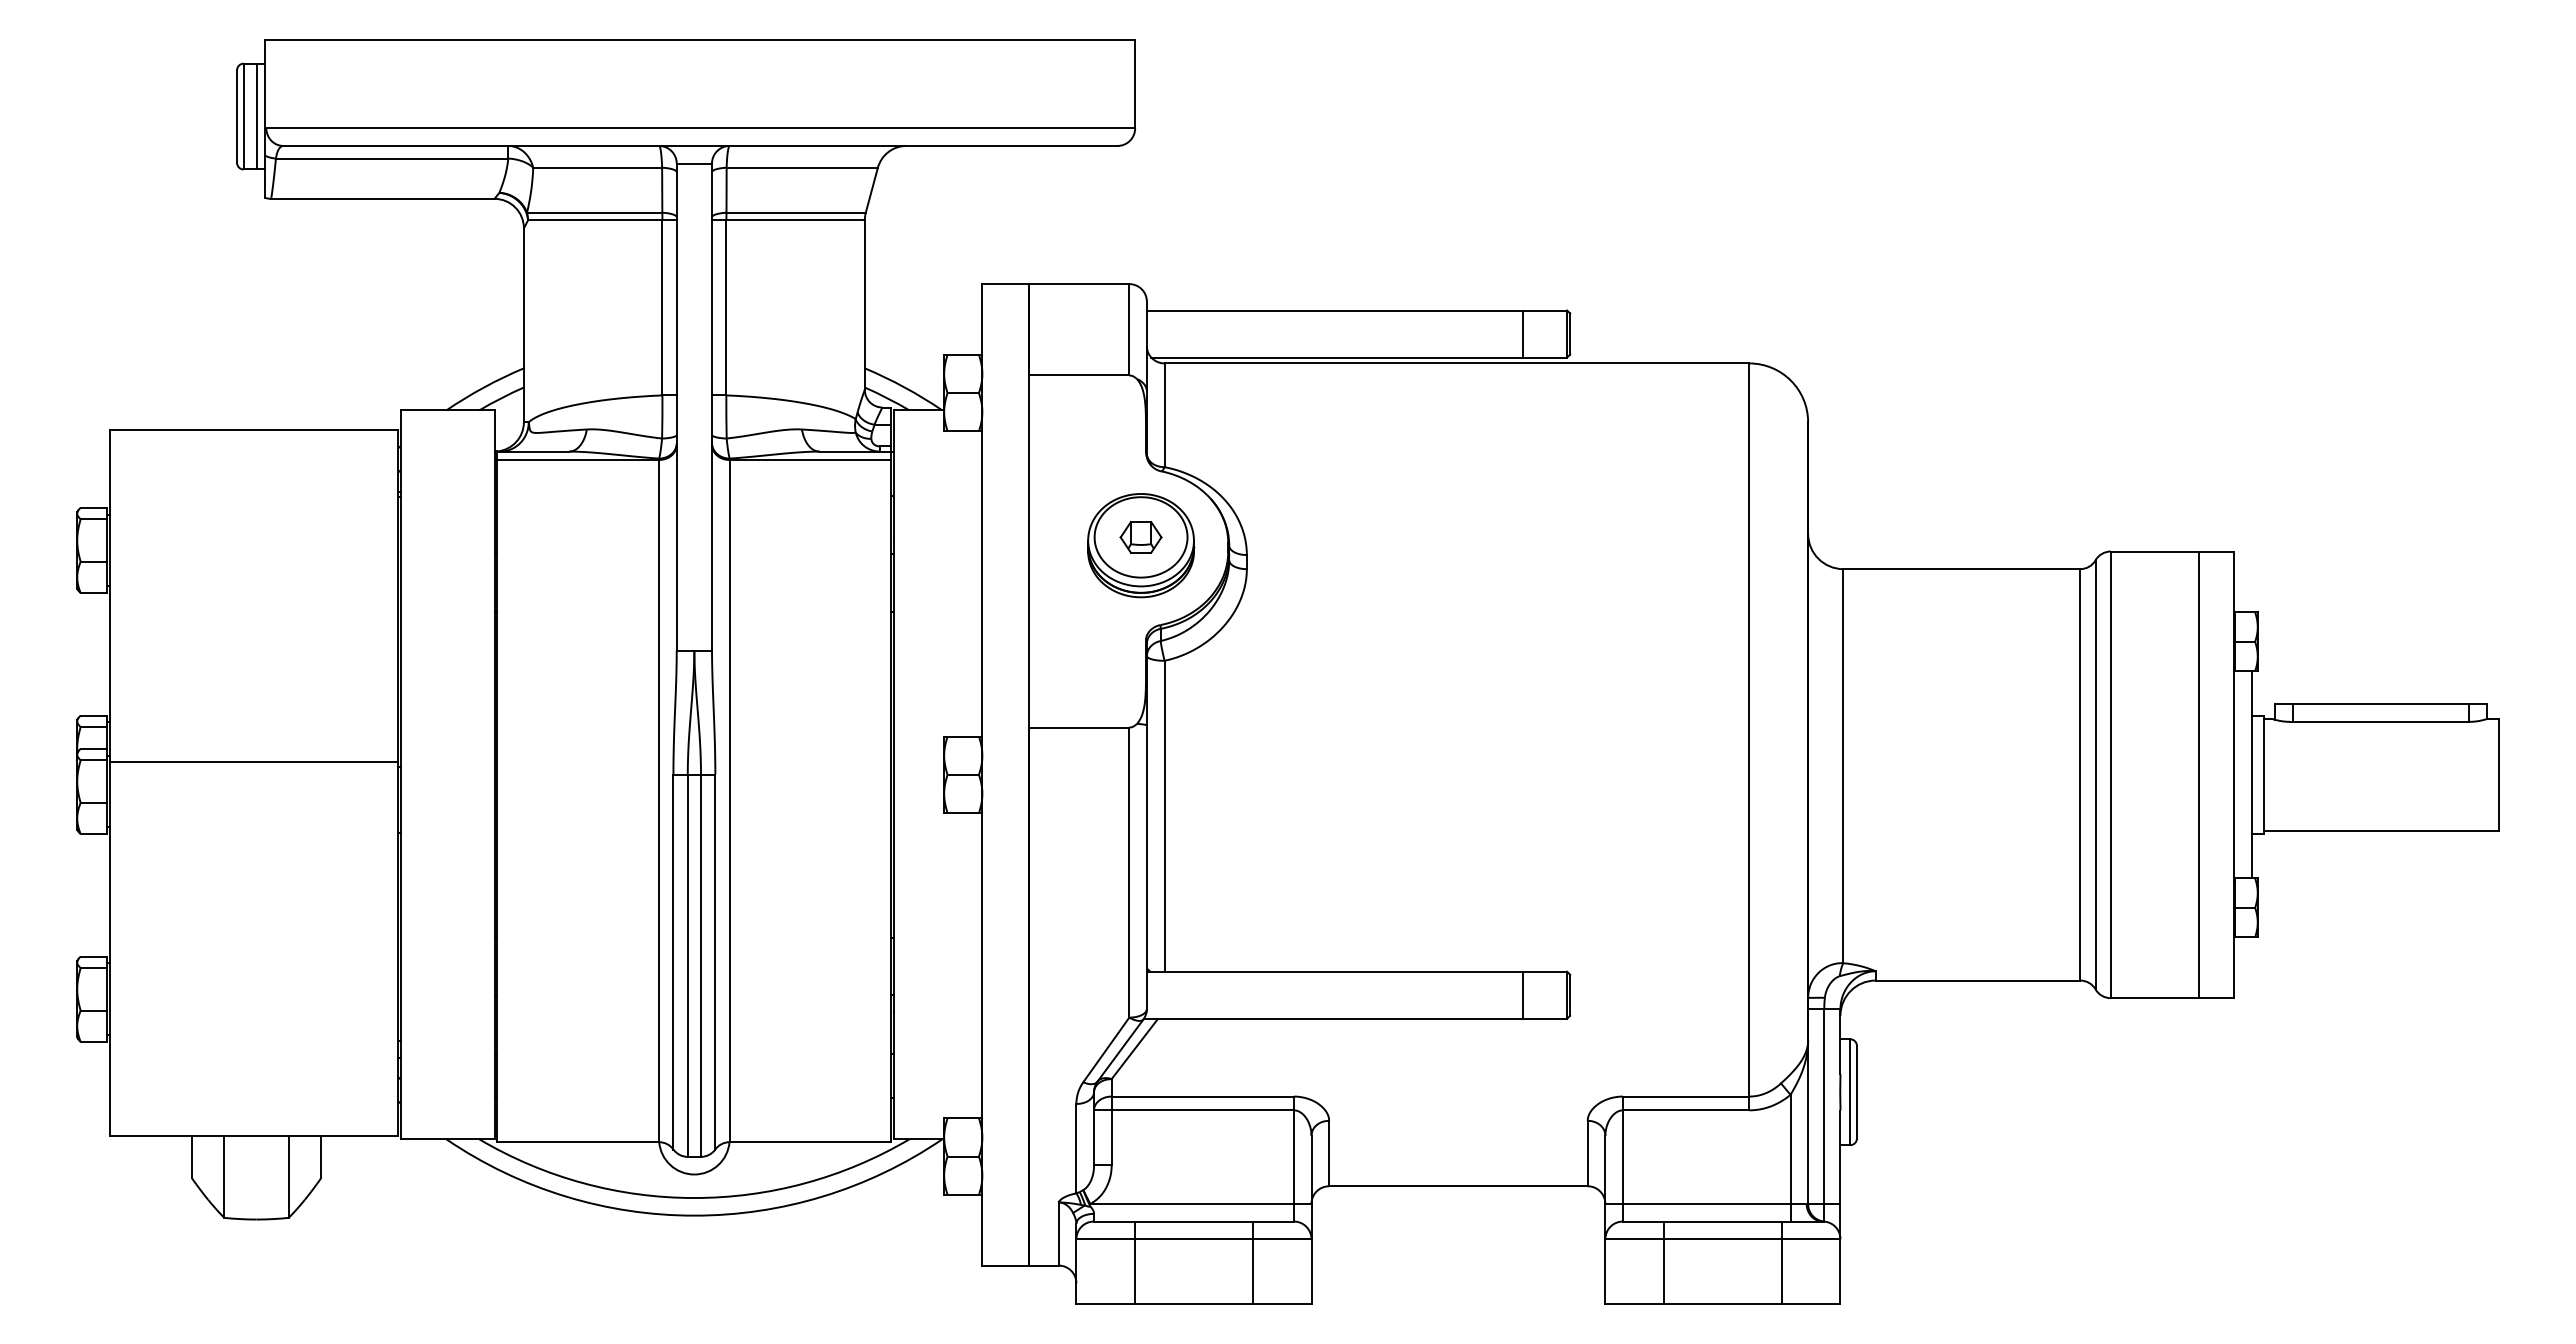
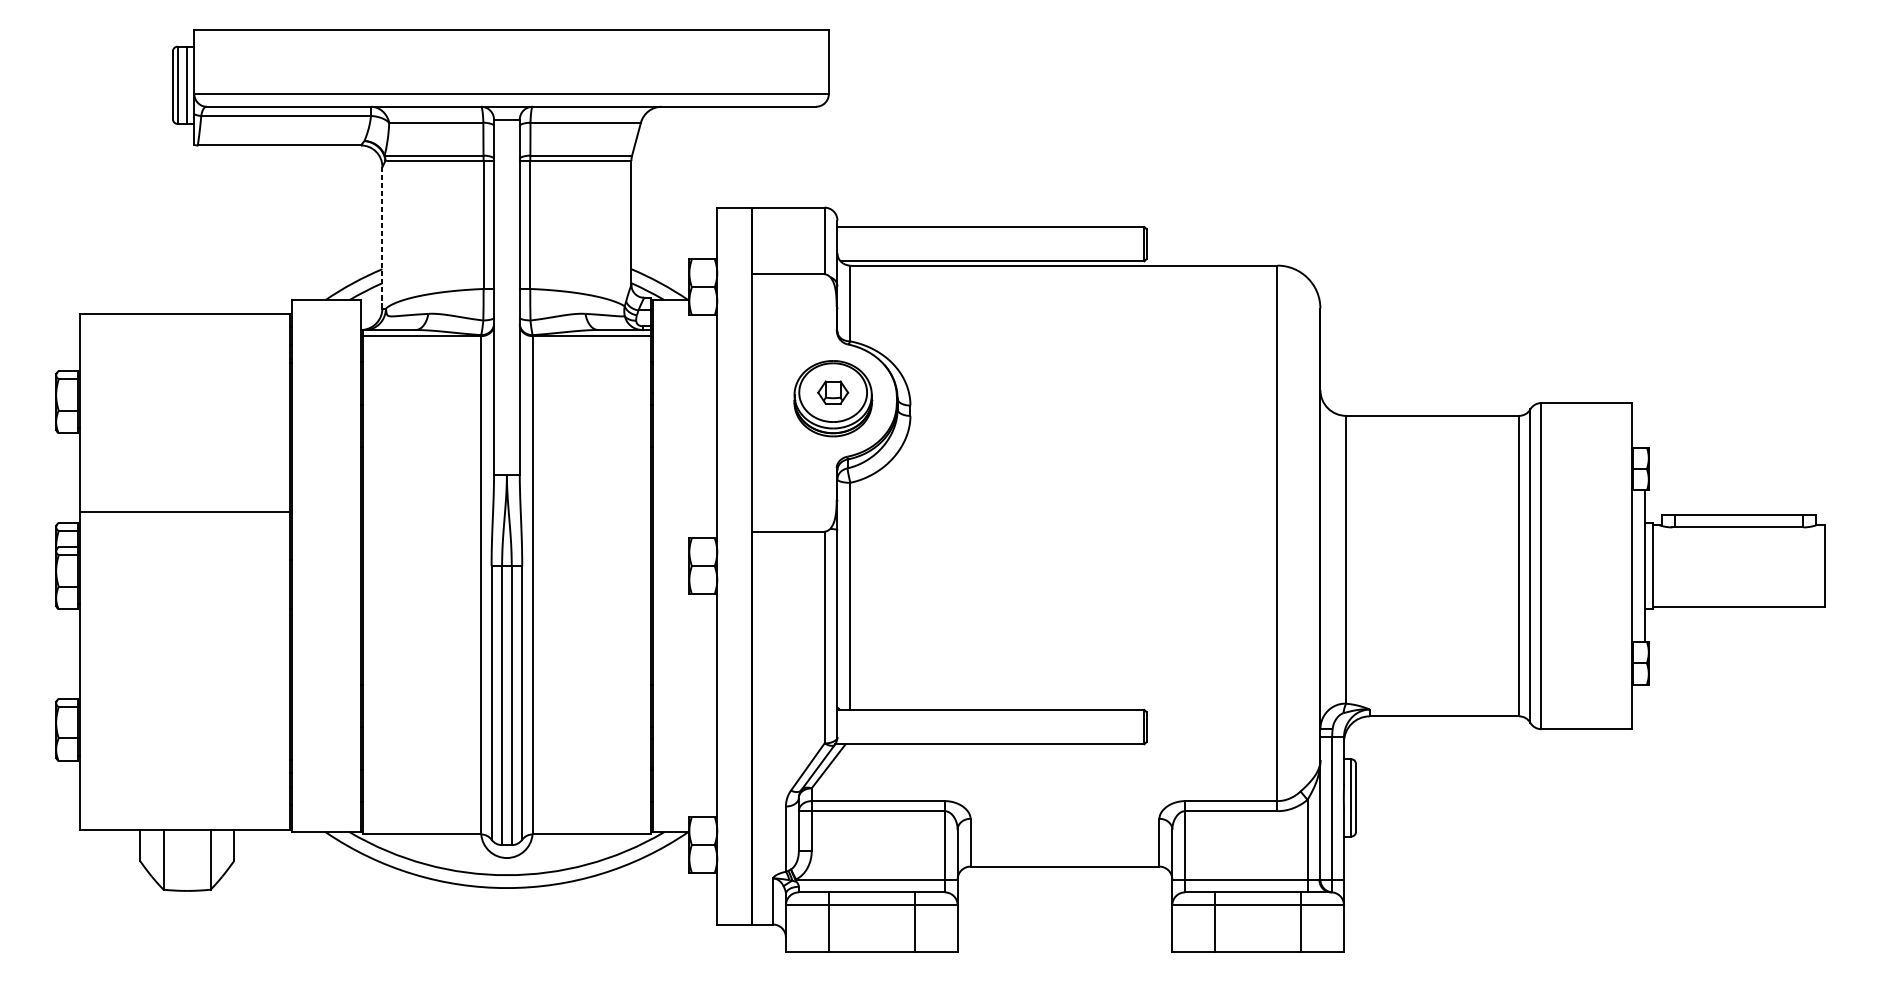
line: (523, 325) -> (382, 237), solid -> dashed
line: (1523, 333) -> (1112, 243), removed
line: (253, 762) -> (184, 511), moved
line: (2198, 774) -> (1605, 565), removed
line: (1523, 994) -> (1112, 726), removed

